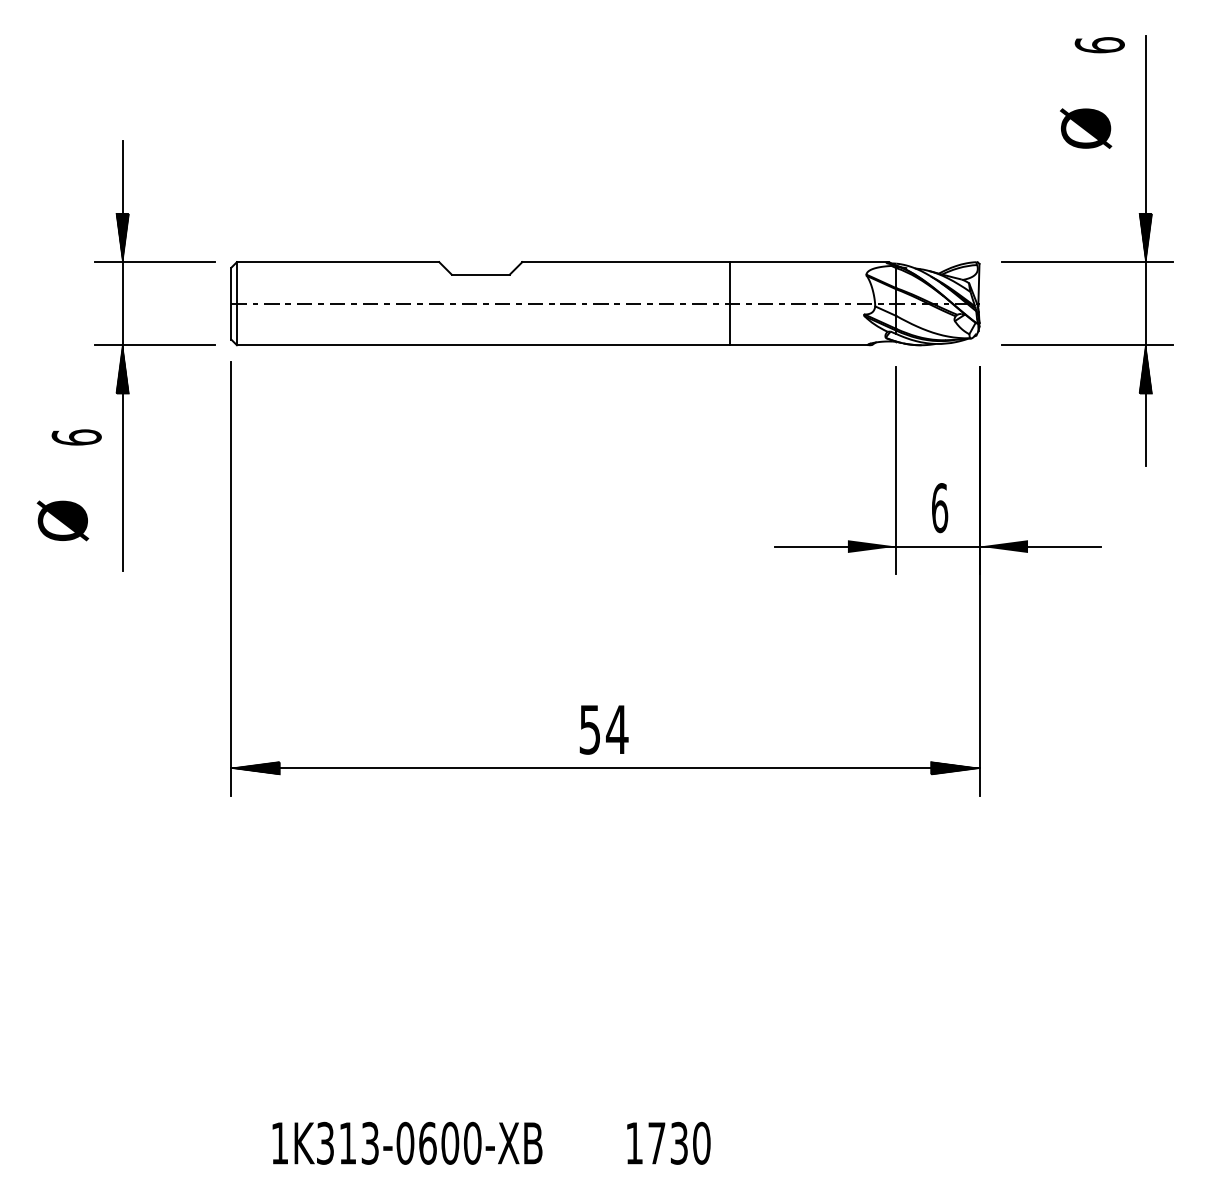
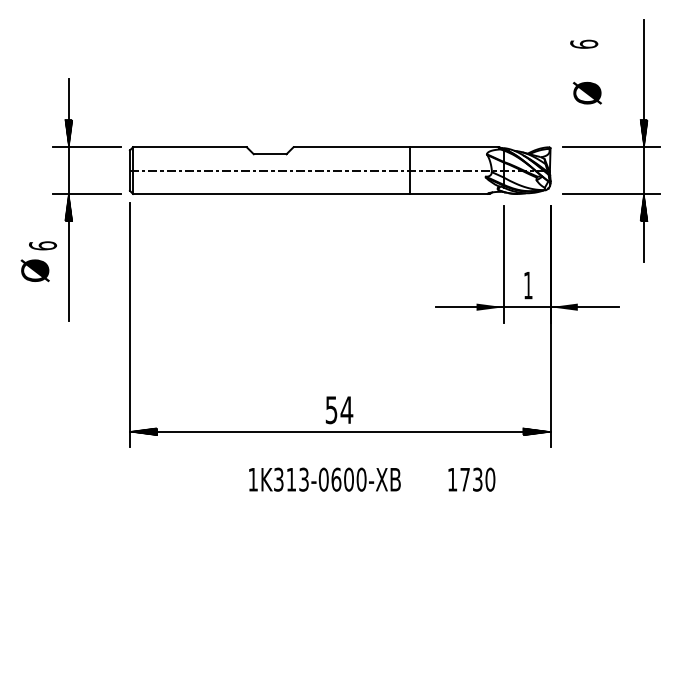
text: (1100, 43) -> (584, 43), moved
text: (1084, 127) -> (586, 92), moved
text: (938, 508) -> (527, 285), 6 -> 1
text: (61, 520) -> (34, 270), moved
text: (492, 1143) -> (372, 479), moved

